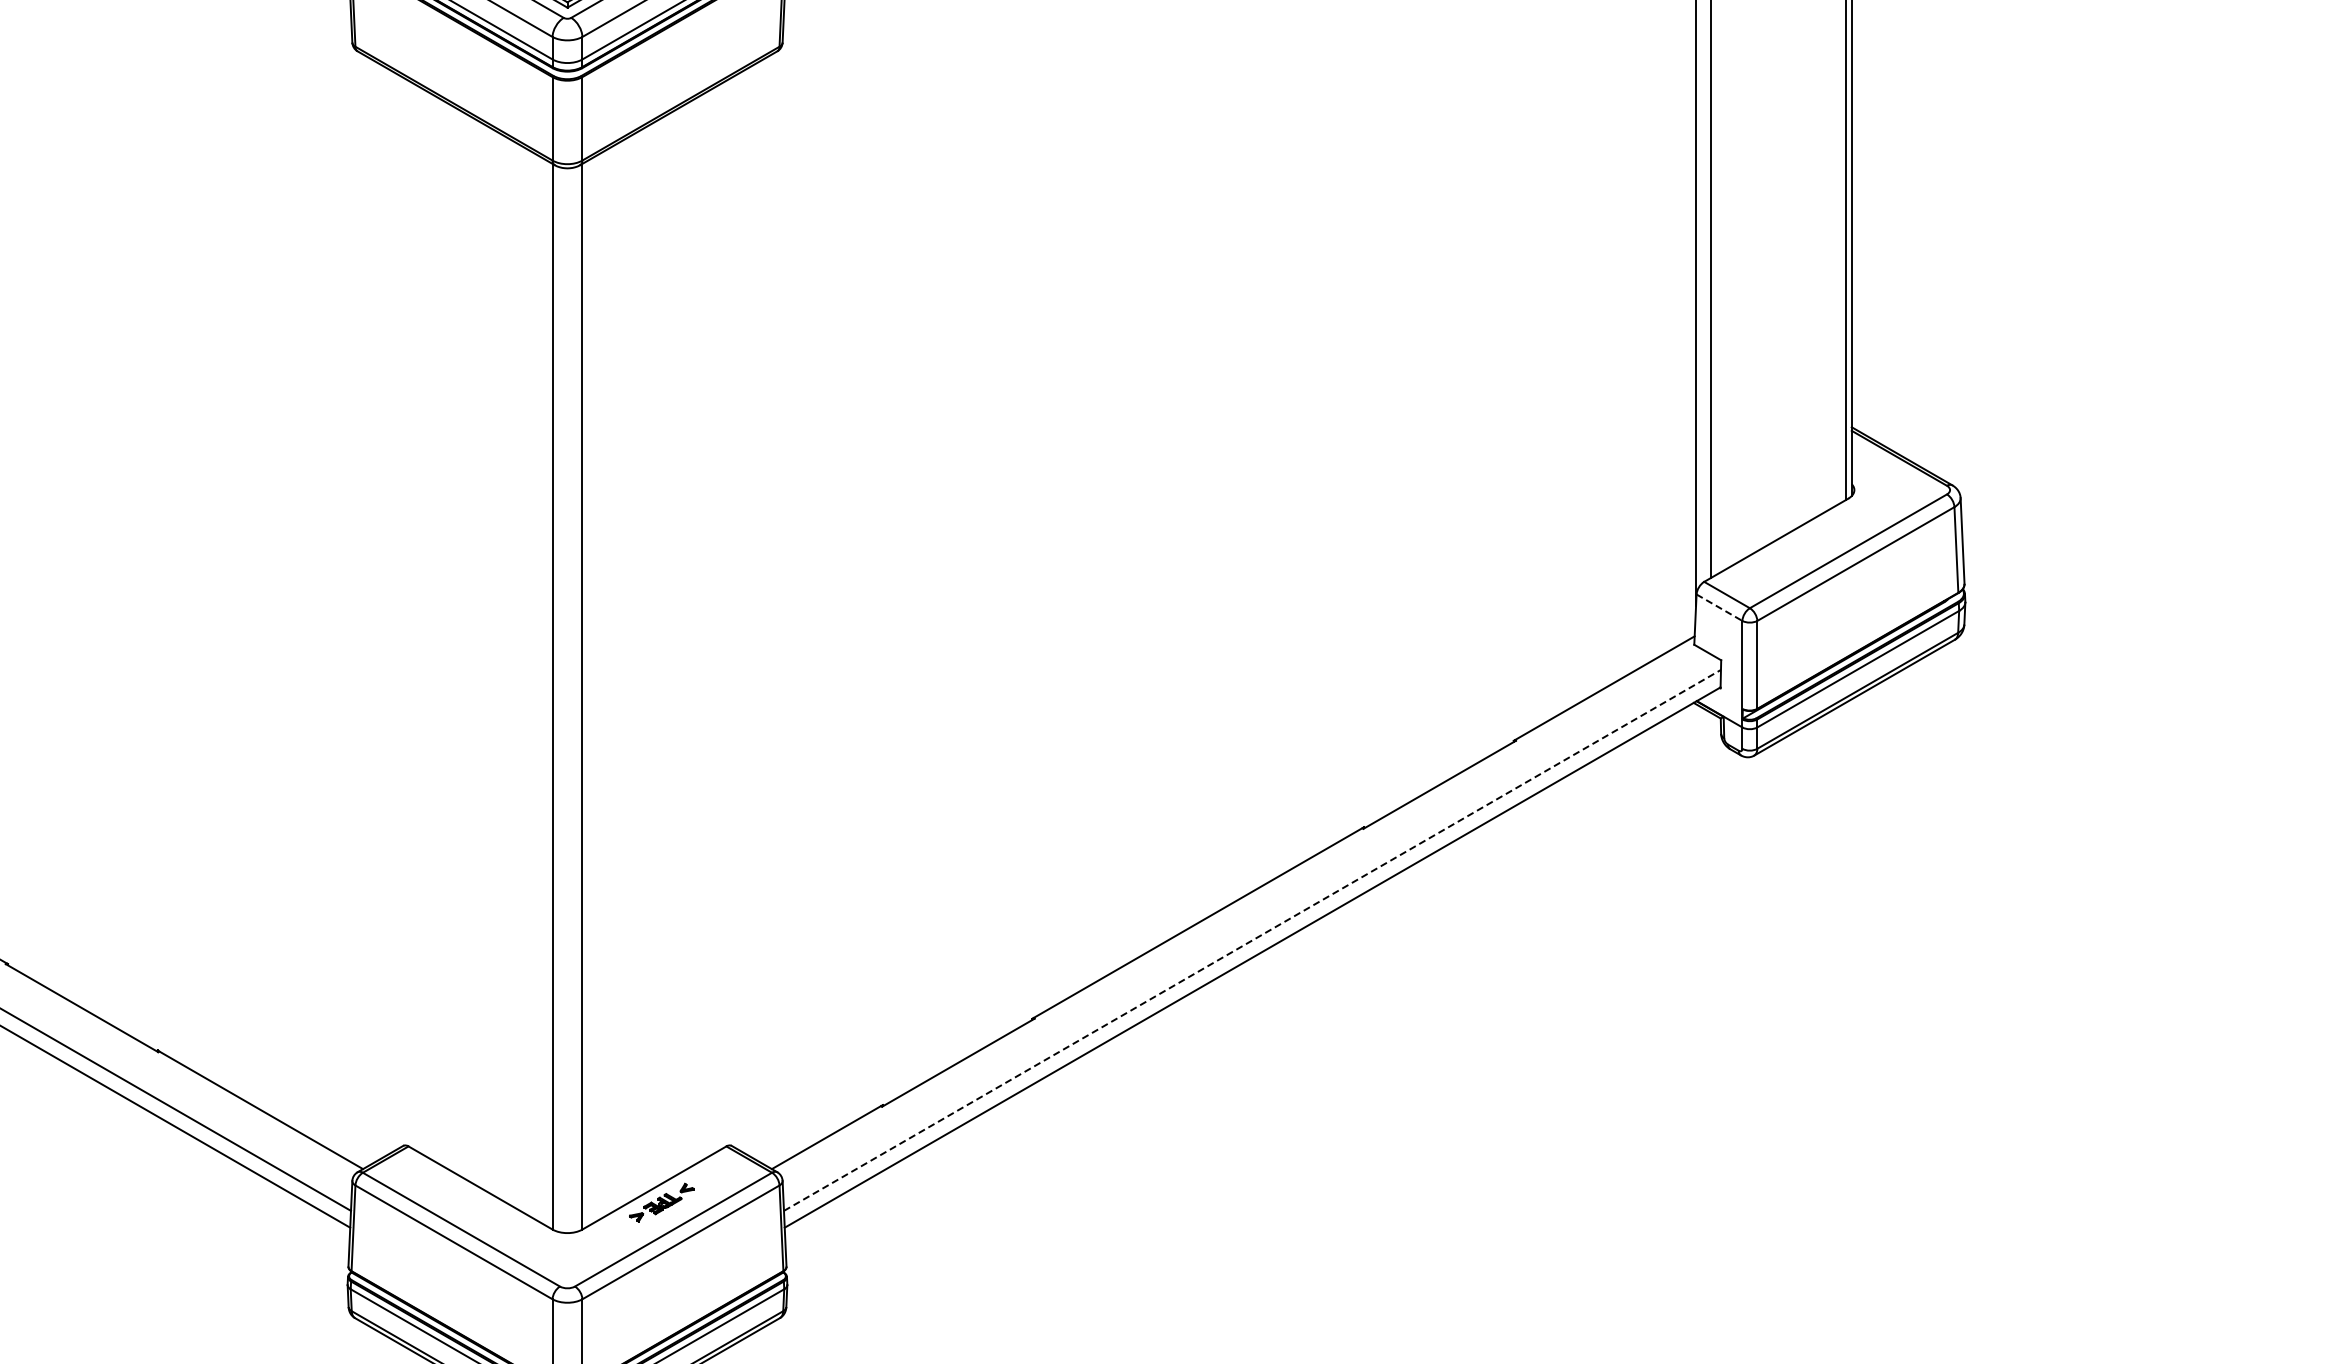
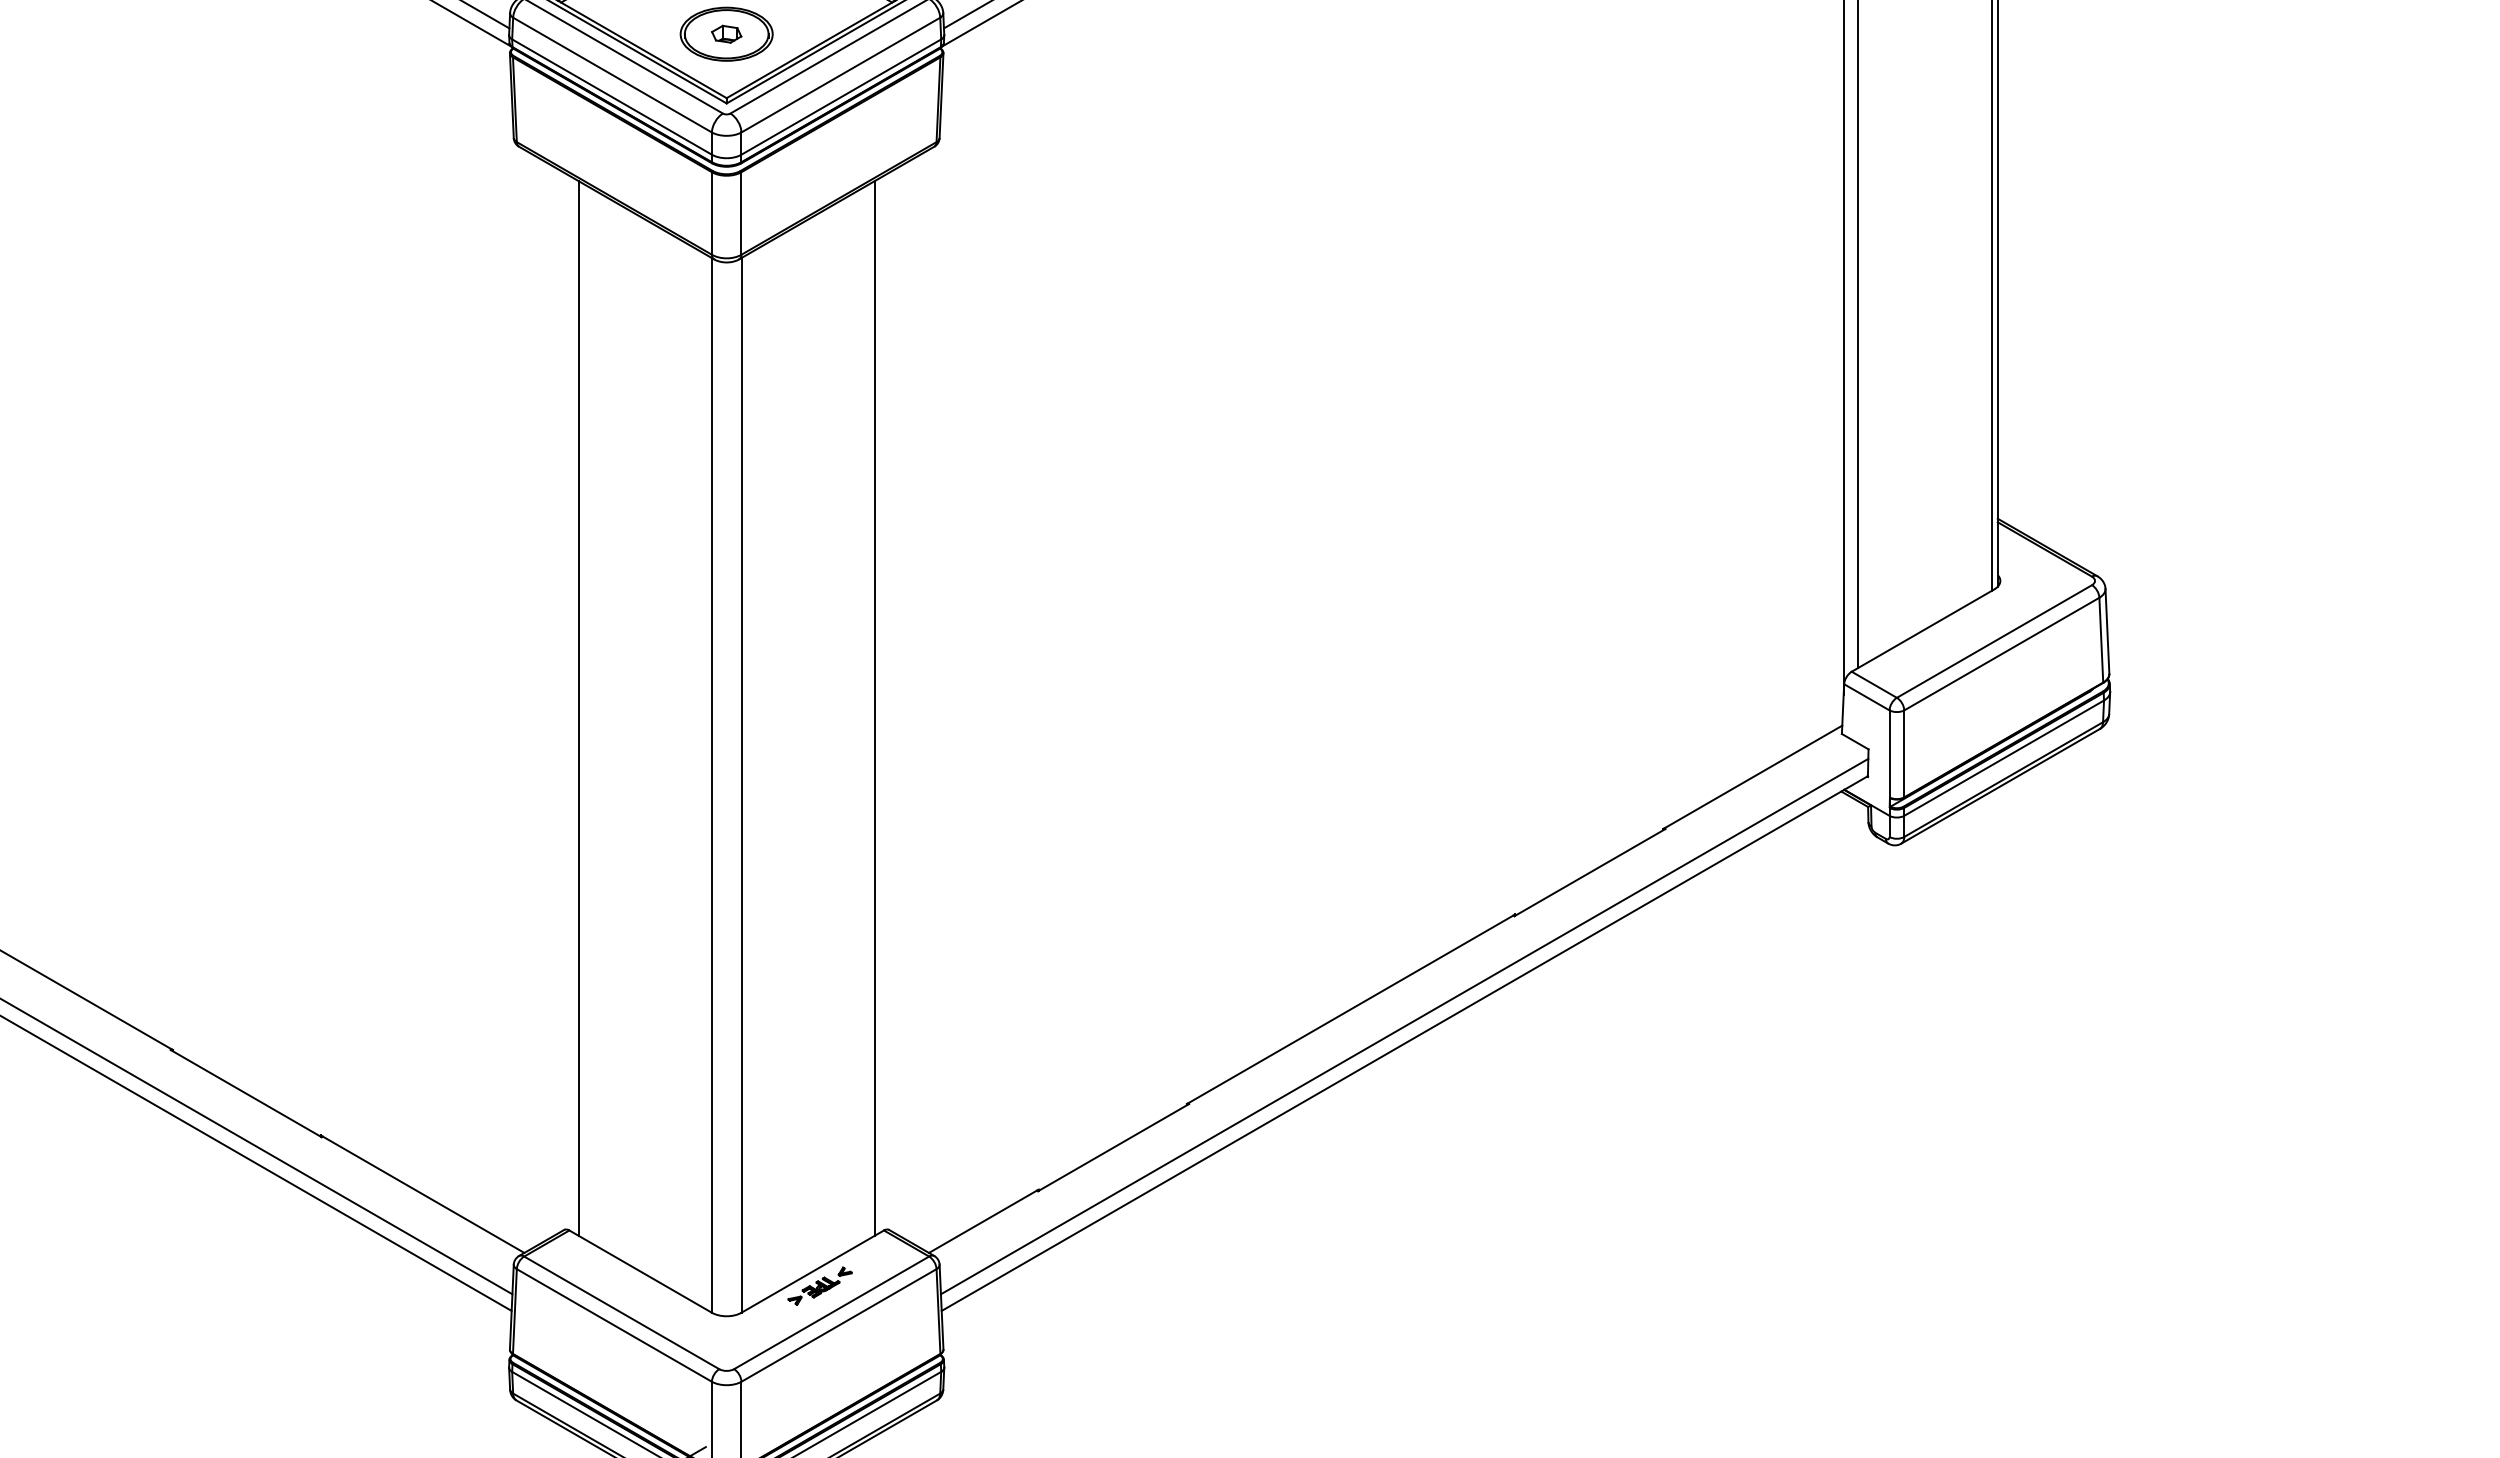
line: (1720, 607) -> (1867, 697), dashed -> solid
line: (417, 619) -> (578, 708), added
line: (716, 619) -> (874, 708), added
line: (1253, 940) -> (1405, 1026), dashed -> solid

